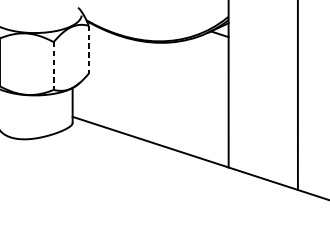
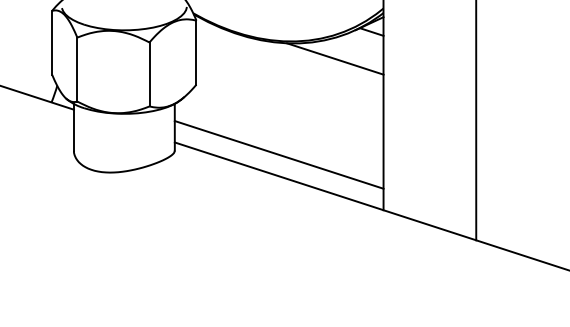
line: (88, 49) -> (196, 52), dashed -> solid
line: (192, 54) -> (335, 58), added
line: (53, 66) -> (149, 74), dashed -> solid
line: (150, 125) -> (278, 154), added

